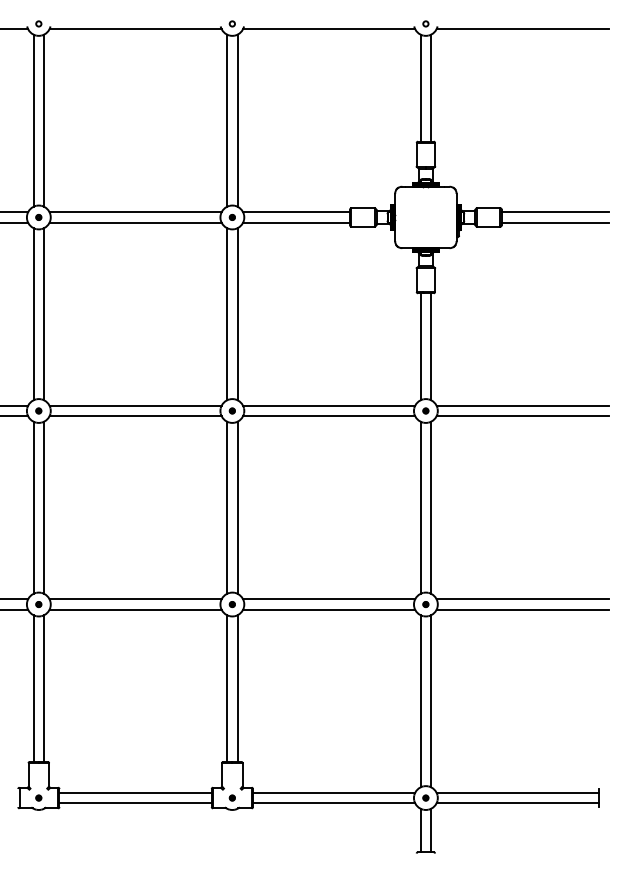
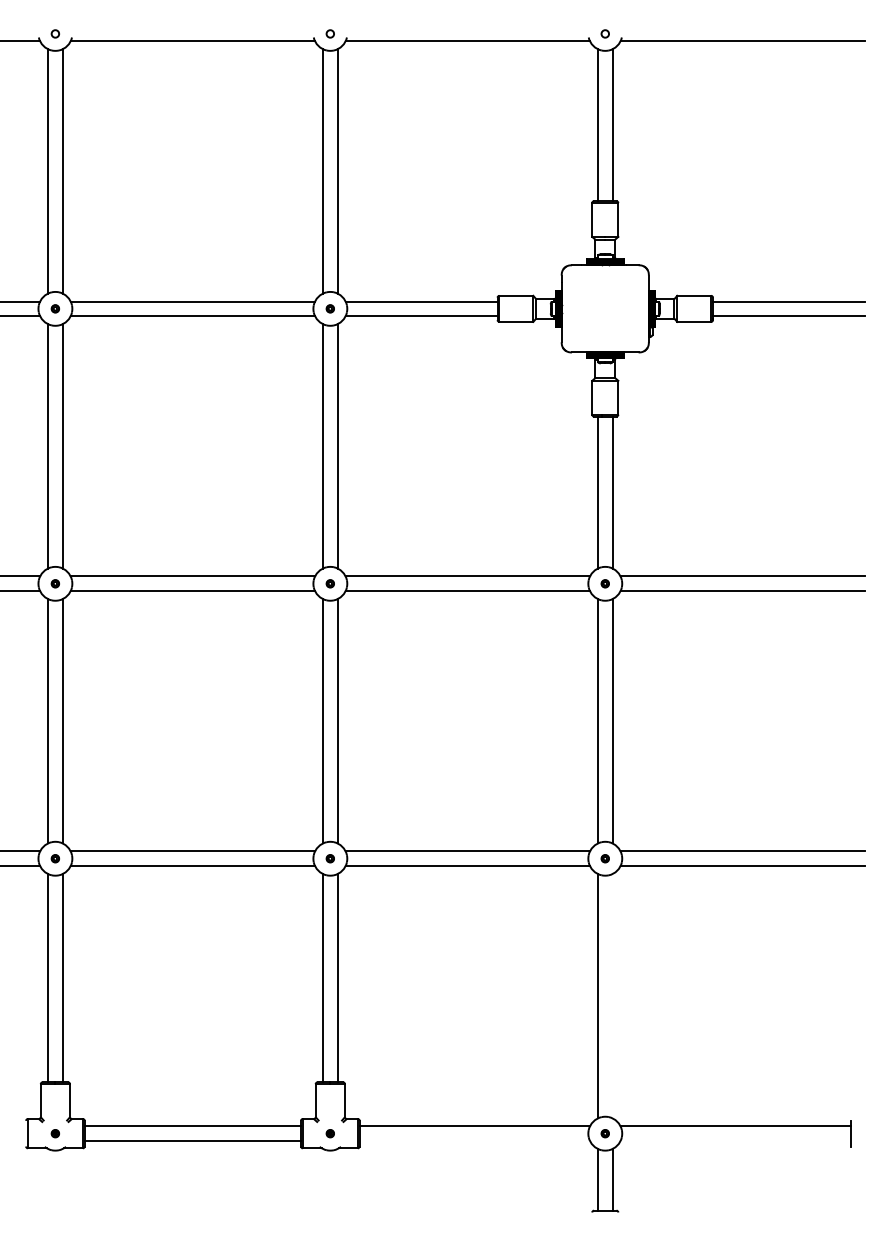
line: (430, 701) -> (612, 996), removed
line: (333, 803) -> (474, 1141), removed
line: (517, 803) -> (735, 1141), removed

